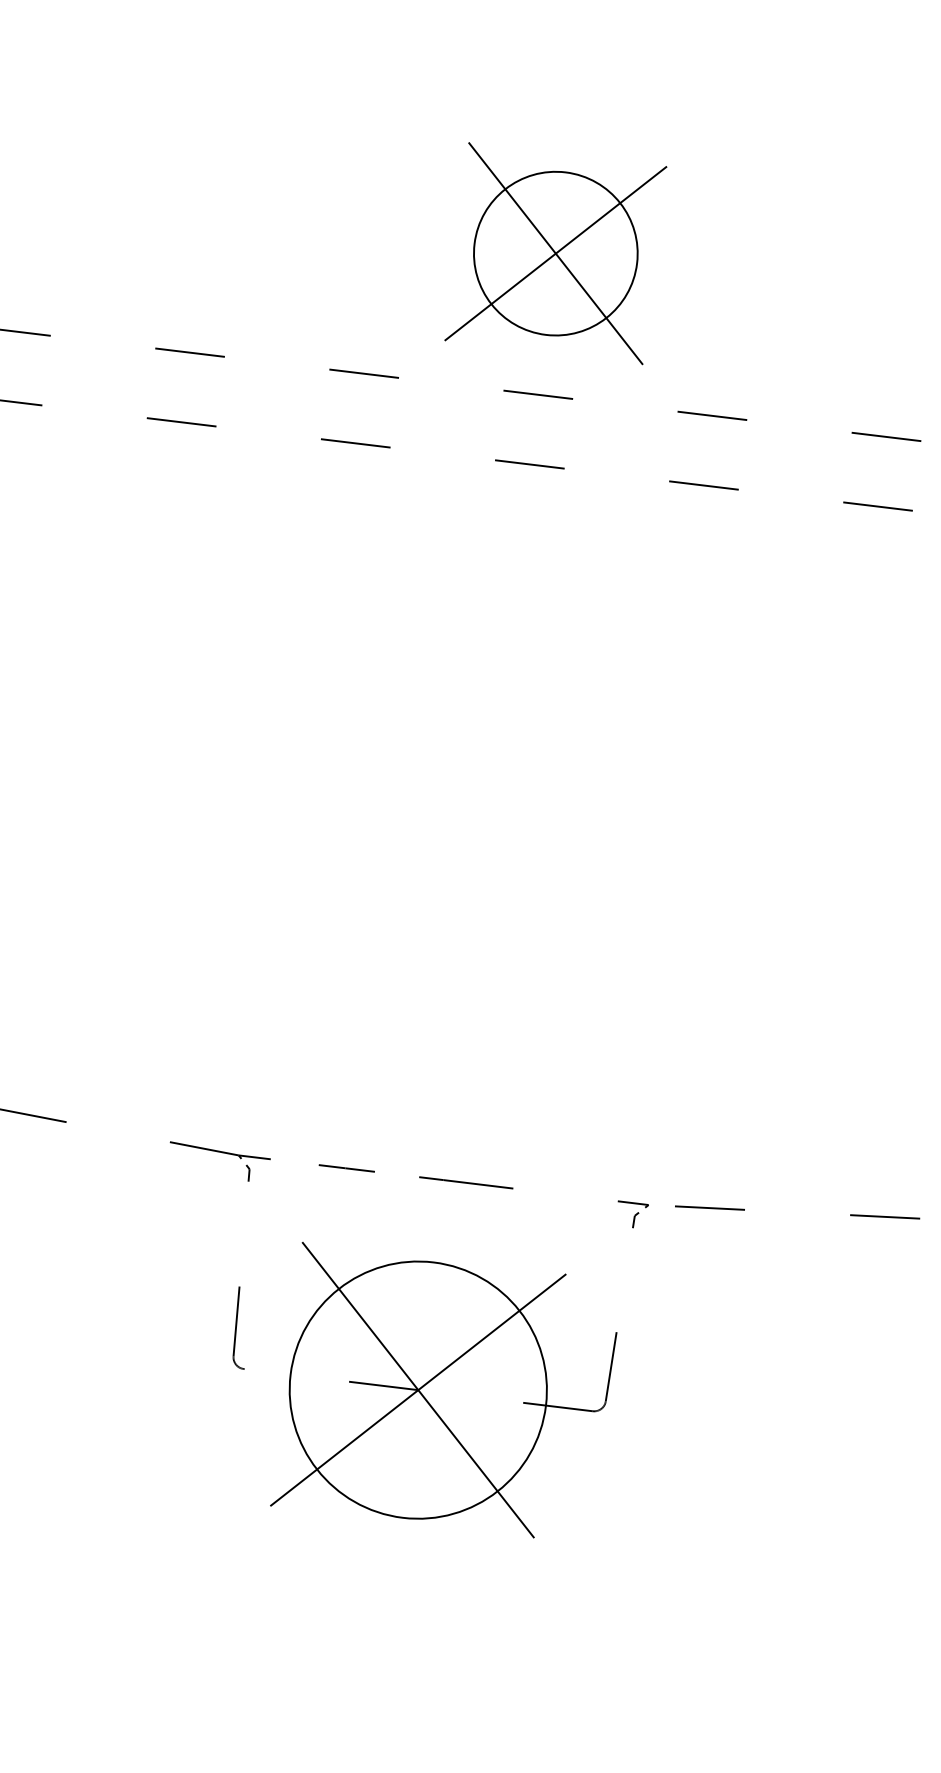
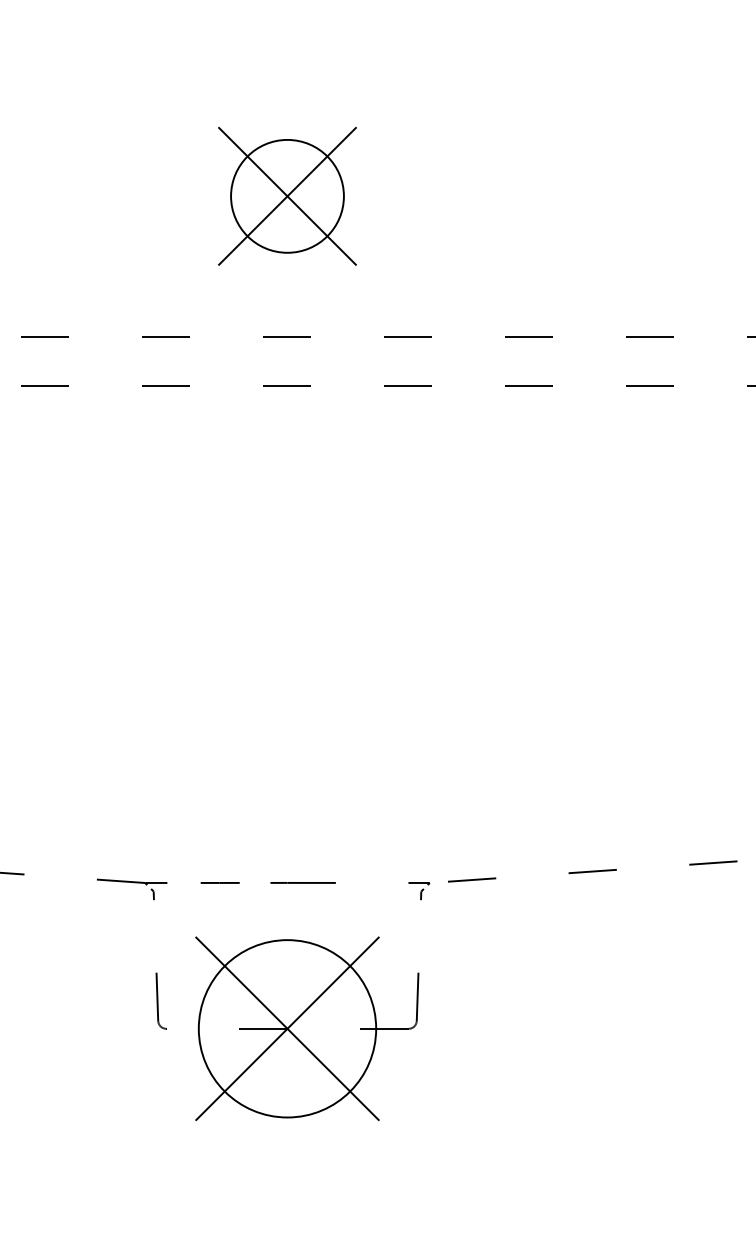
part: (555, 253) -> (287, 196), moved

